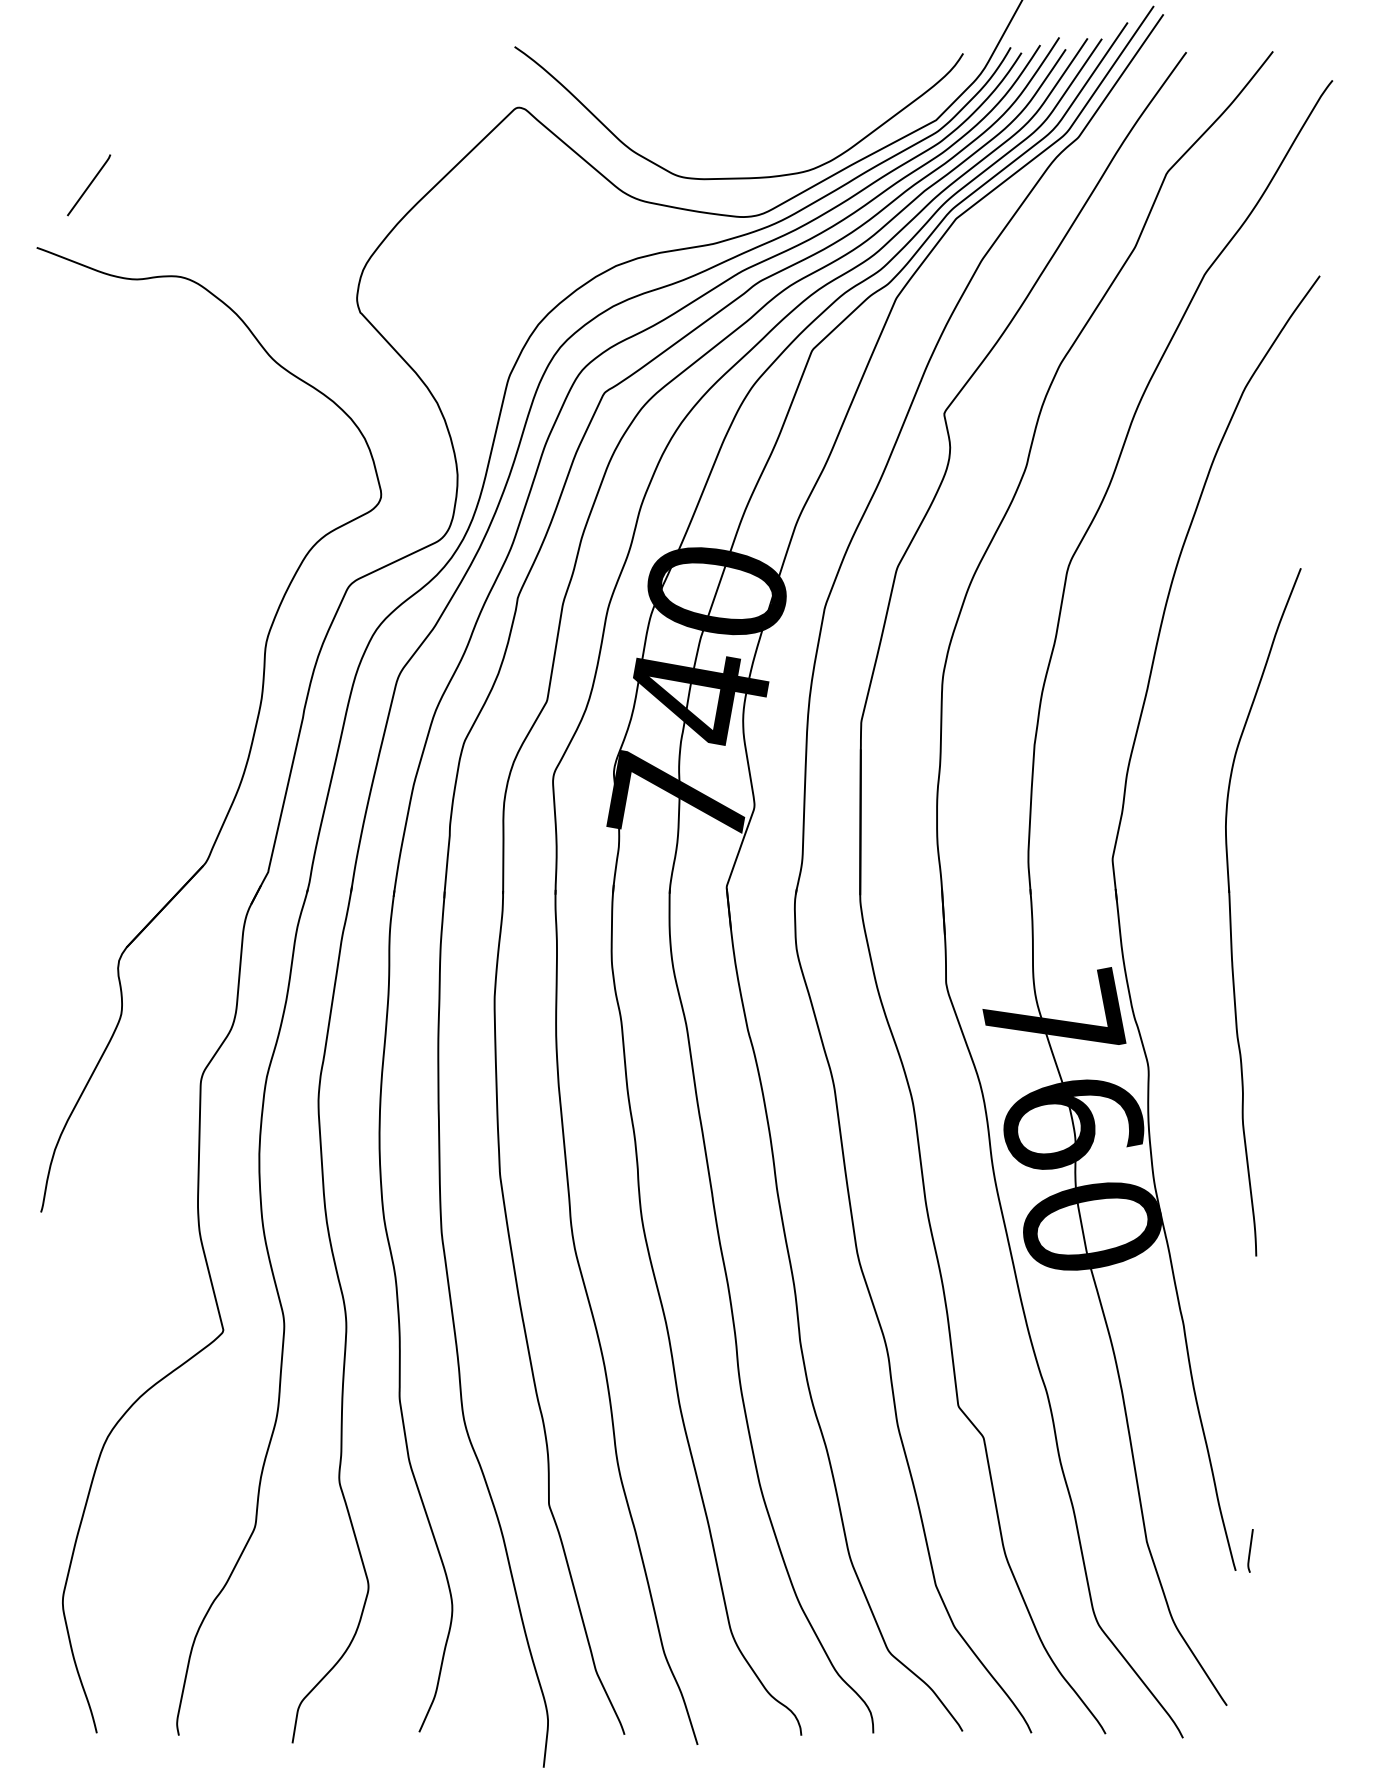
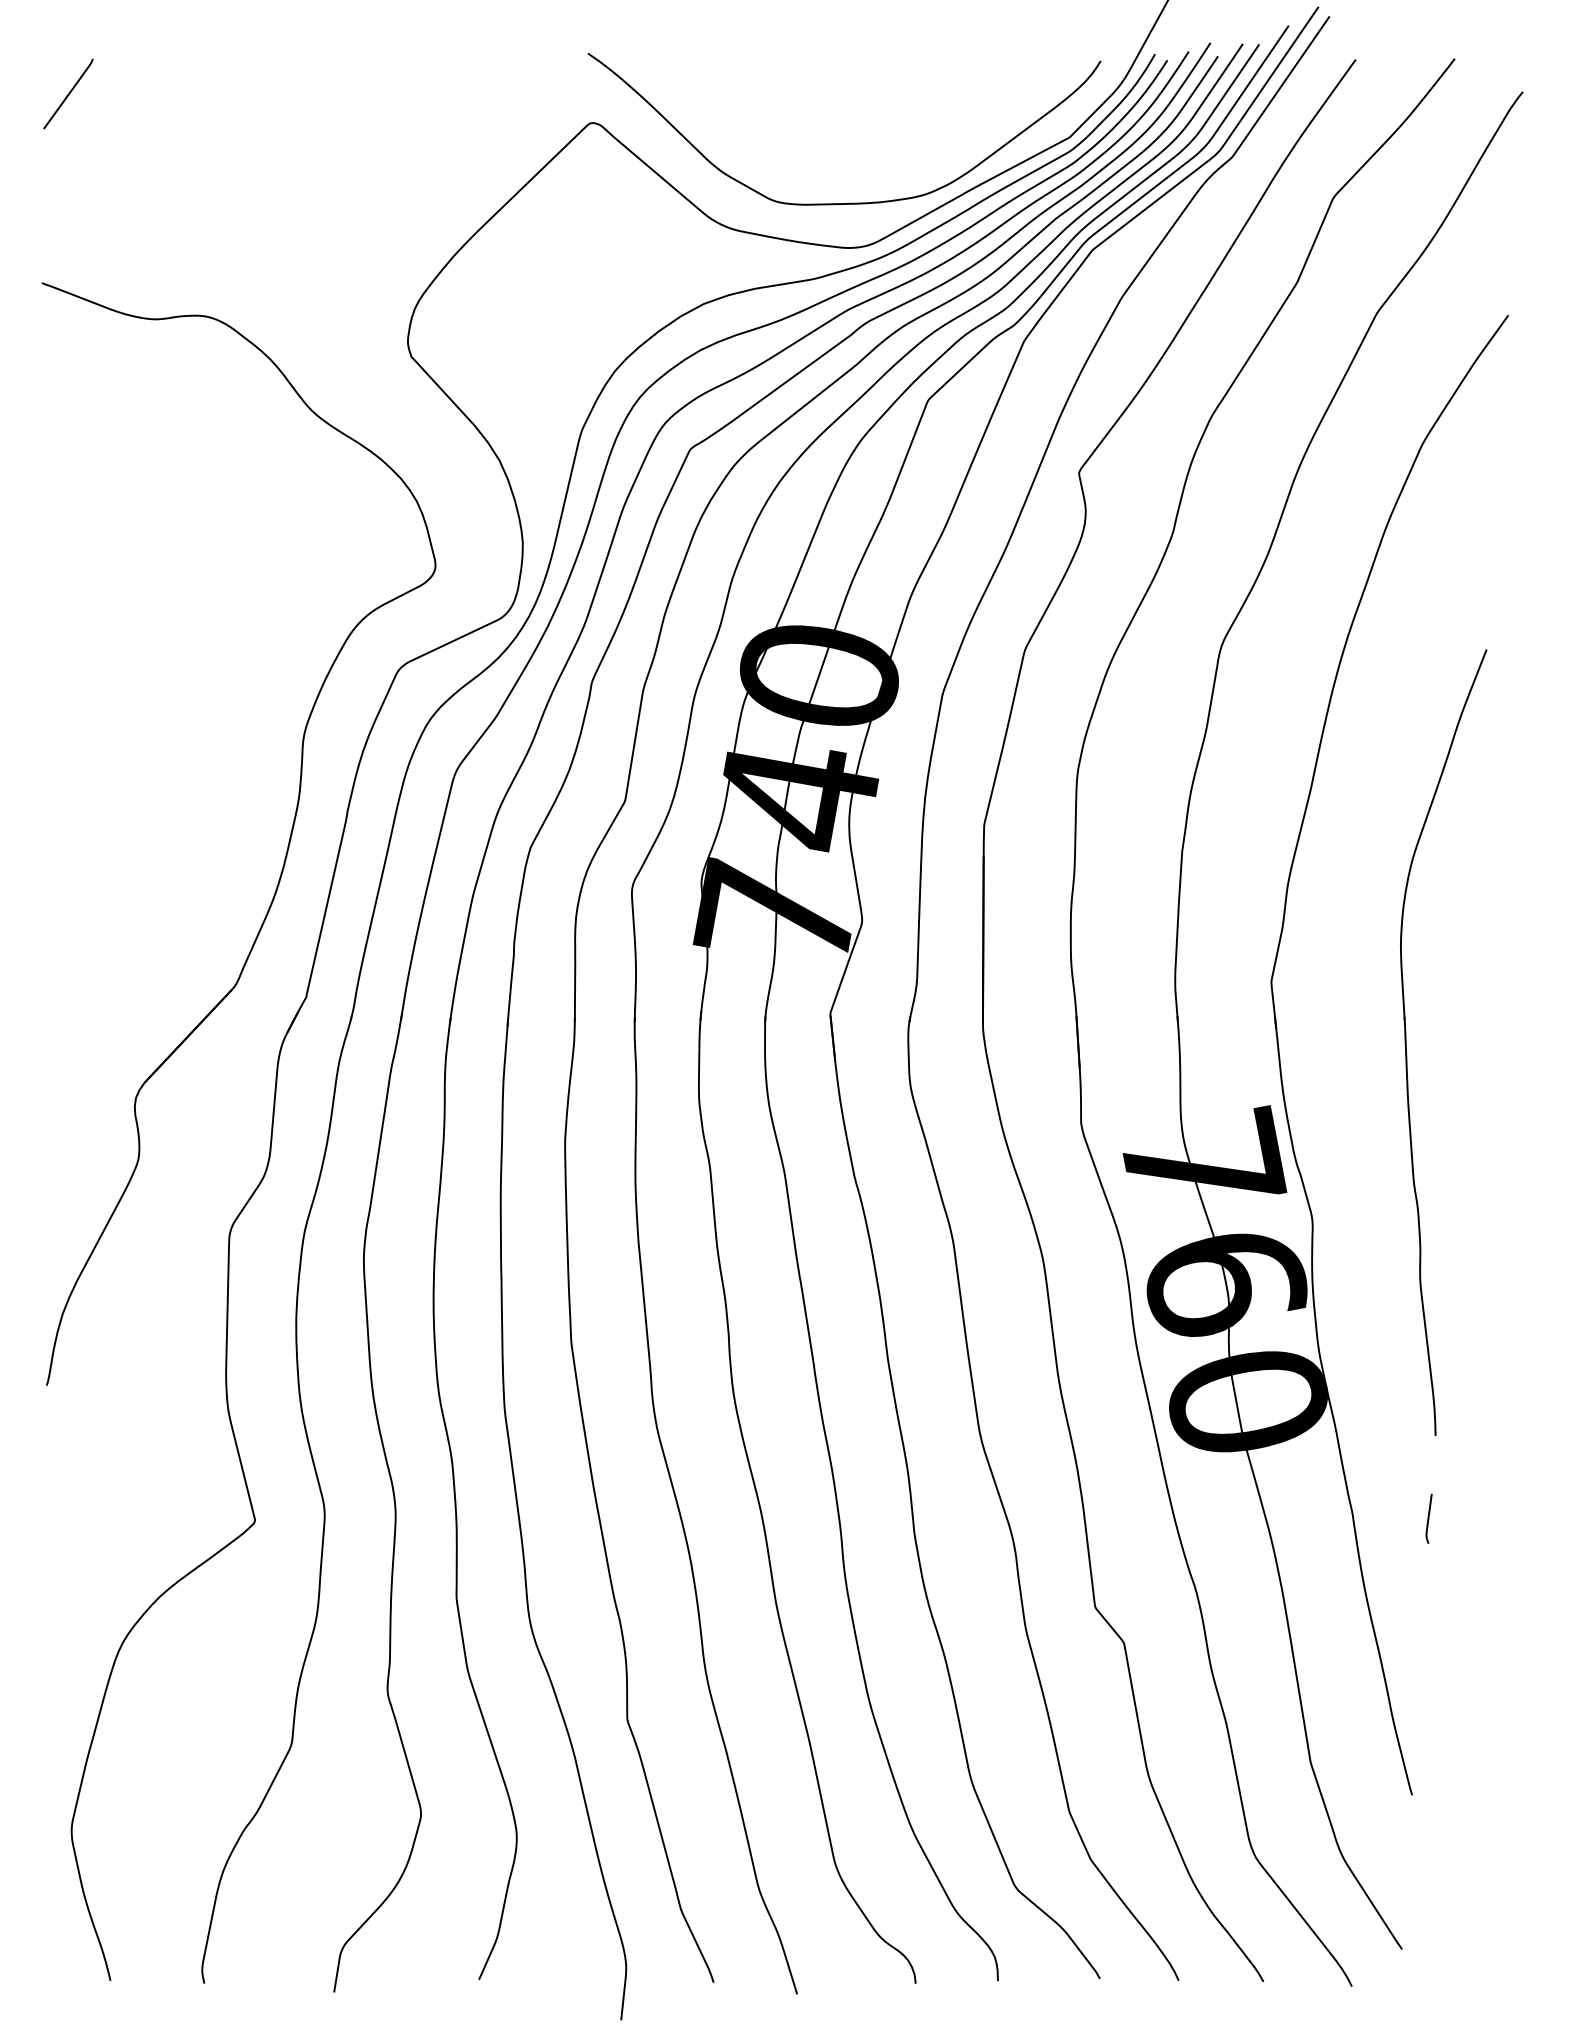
line: (89, 185) -> (68, 94), moved
curve: (1250, 1550) -> (1429, 1518), moved

